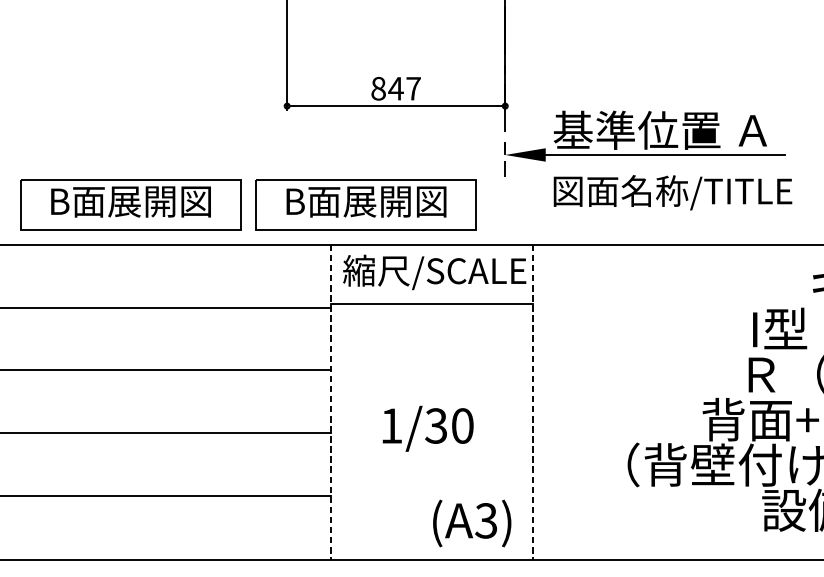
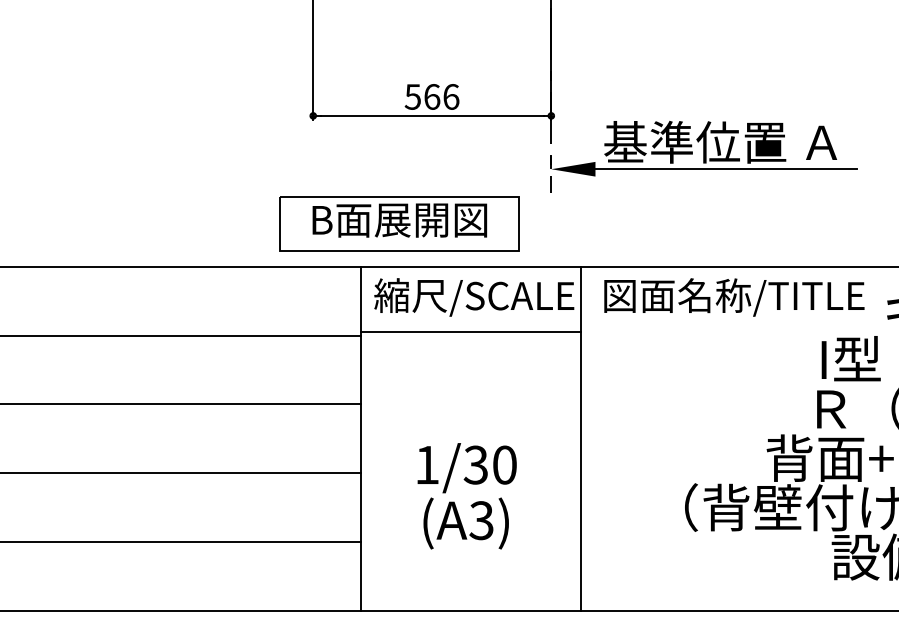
text: (395, 88) -> (431, 96), 847 -> 566
text: (673, 192) -> (734, 297), moved
part: (130, 204) -> (142, 223), removed
line: (330, 402) -> (360, 439), dashed -> solid
line: (532, 402) -> (581, 439), dashed -> solid
text: (471, 523) -> (465, 523), moved

